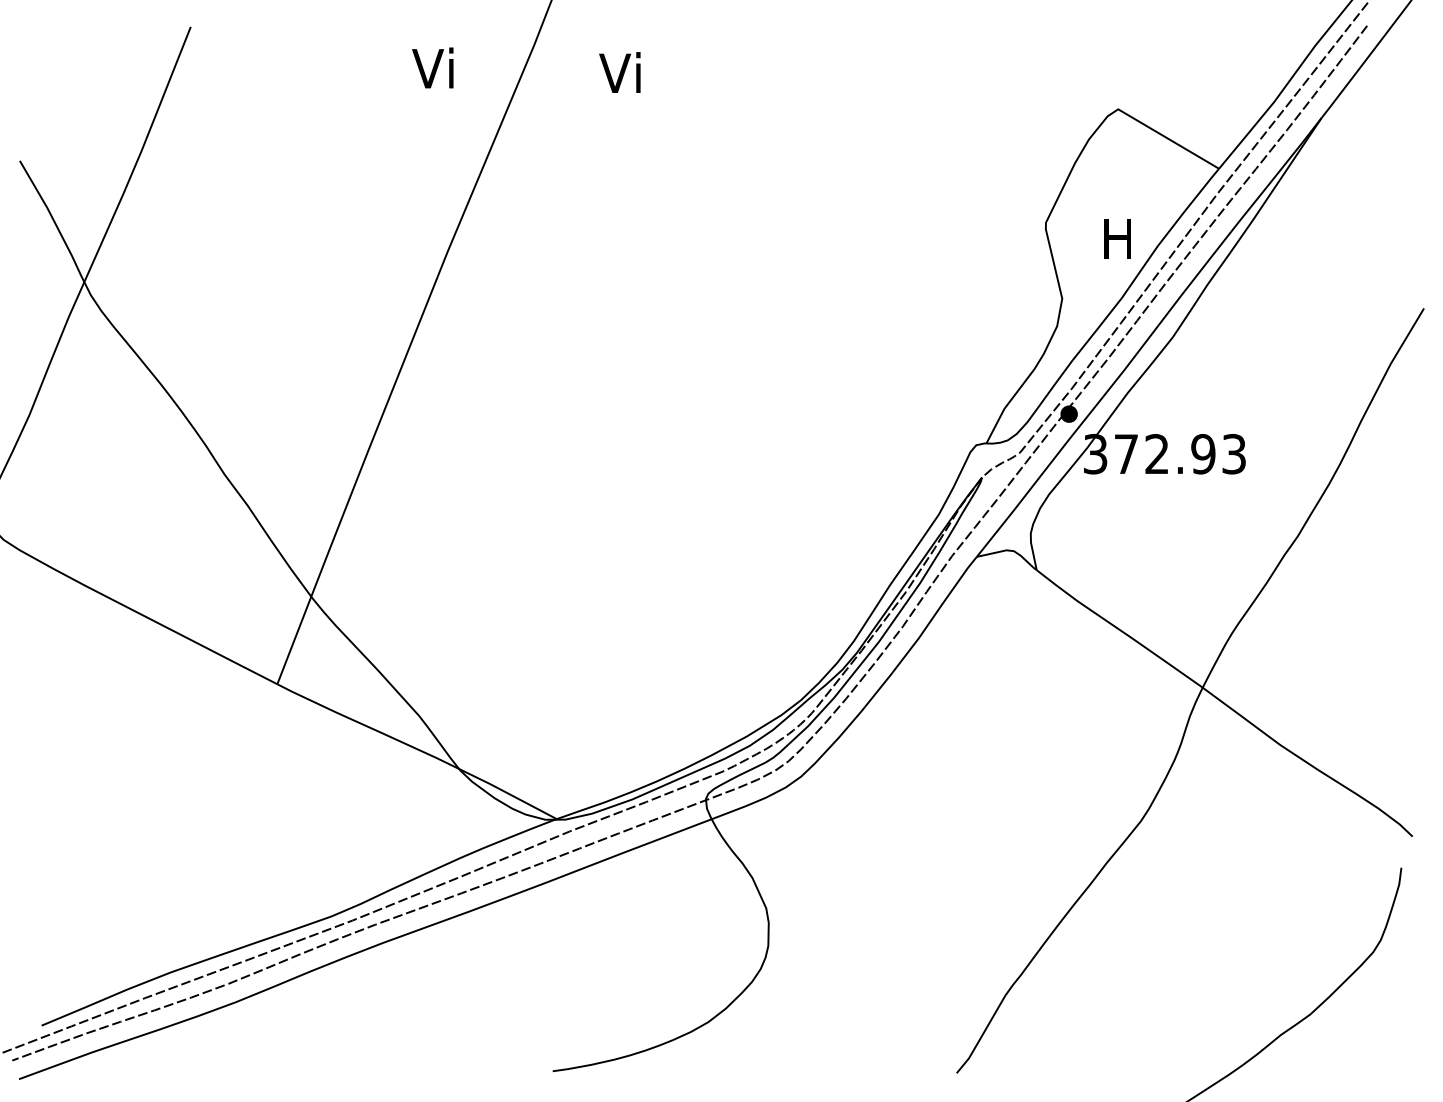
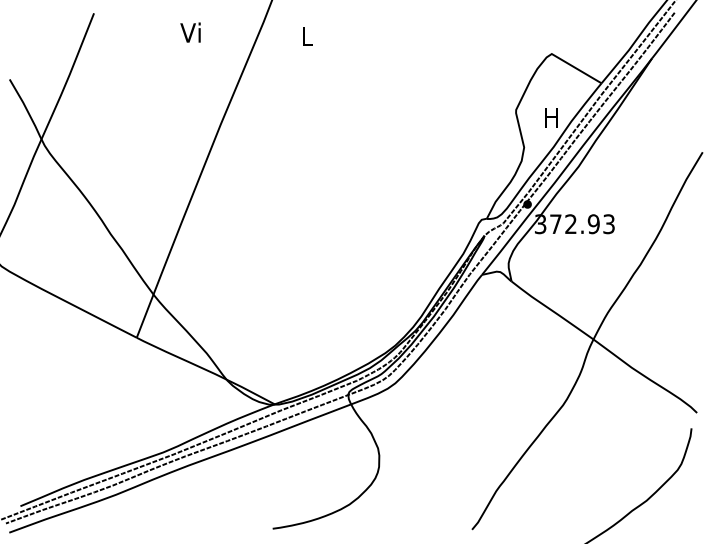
text: (432, 67) -> (190, 32), moved
text: (619, 71) -> (305, 35), Vi -> L

